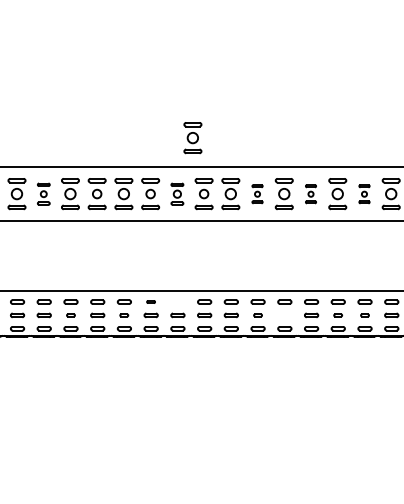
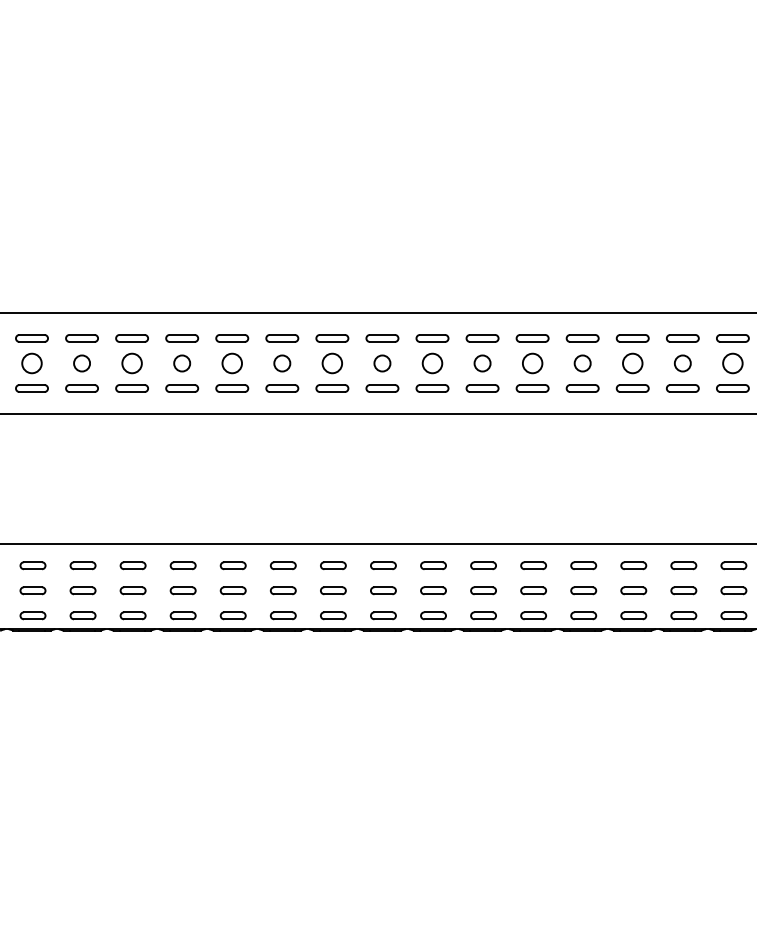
part: (192, 138) -> (360, 259), removed
part: (43, 194) -> (81, 364), size x1.43
part: (177, 194) -> (332, 364), size x1.43
part: (257, 194) -> (482, 364), size x1.67
part: (310, 194) -> (581, 364), size x1.67
part: (364, 194) -> (682, 364), size x1.67
part: (150, 301) -> (282, 564), size x1.67
part: (177, 301) -> (332, 564), added
part: (70, 315) -> (132, 590), size x1.67
part: (123, 315) -> (231, 590), size x1.67
part: (257, 315) -> (482, 590), size x1.67
part: (284, 315) -> (533, 590), added
part: (337, 315) -> (632, 590), size x1.67
part: (364, 315) -> (682, 590), size x1.67

